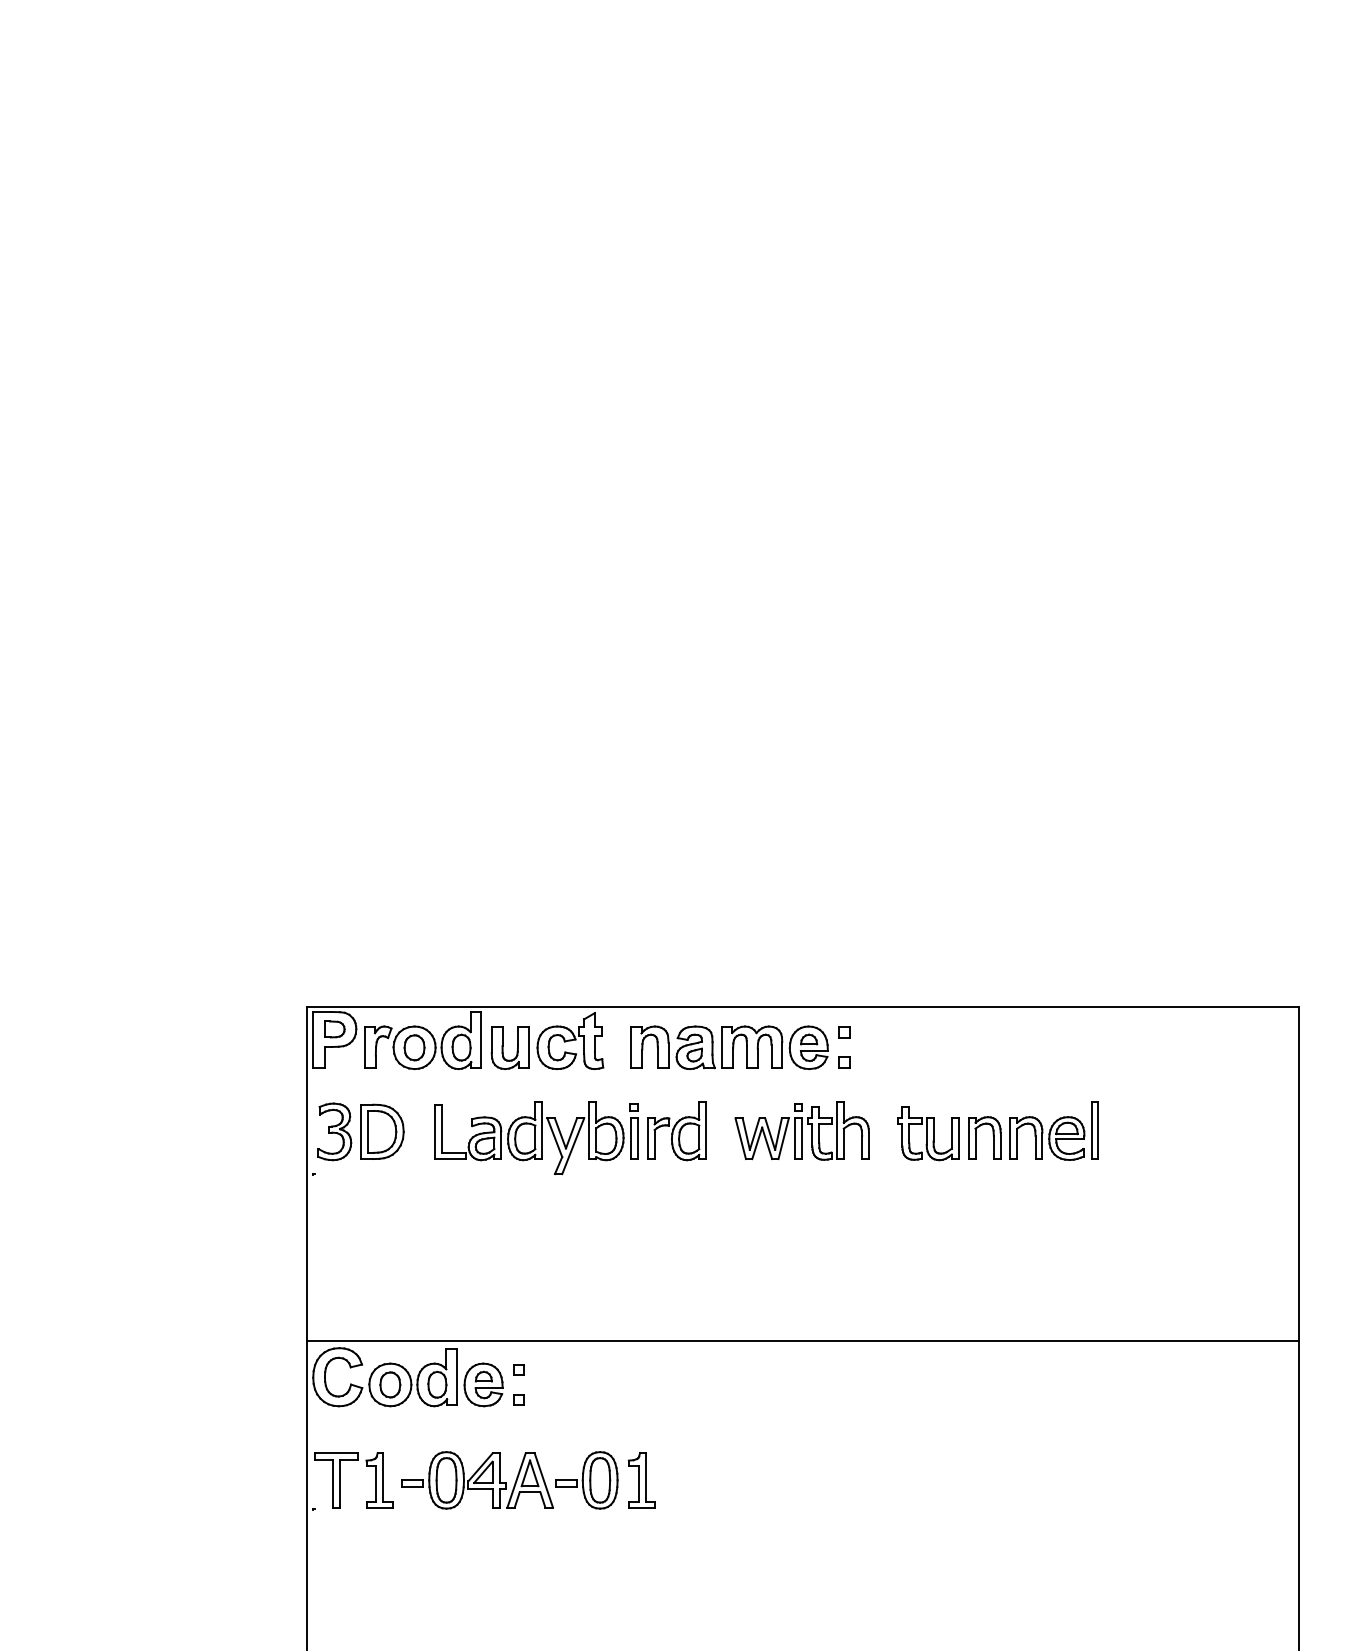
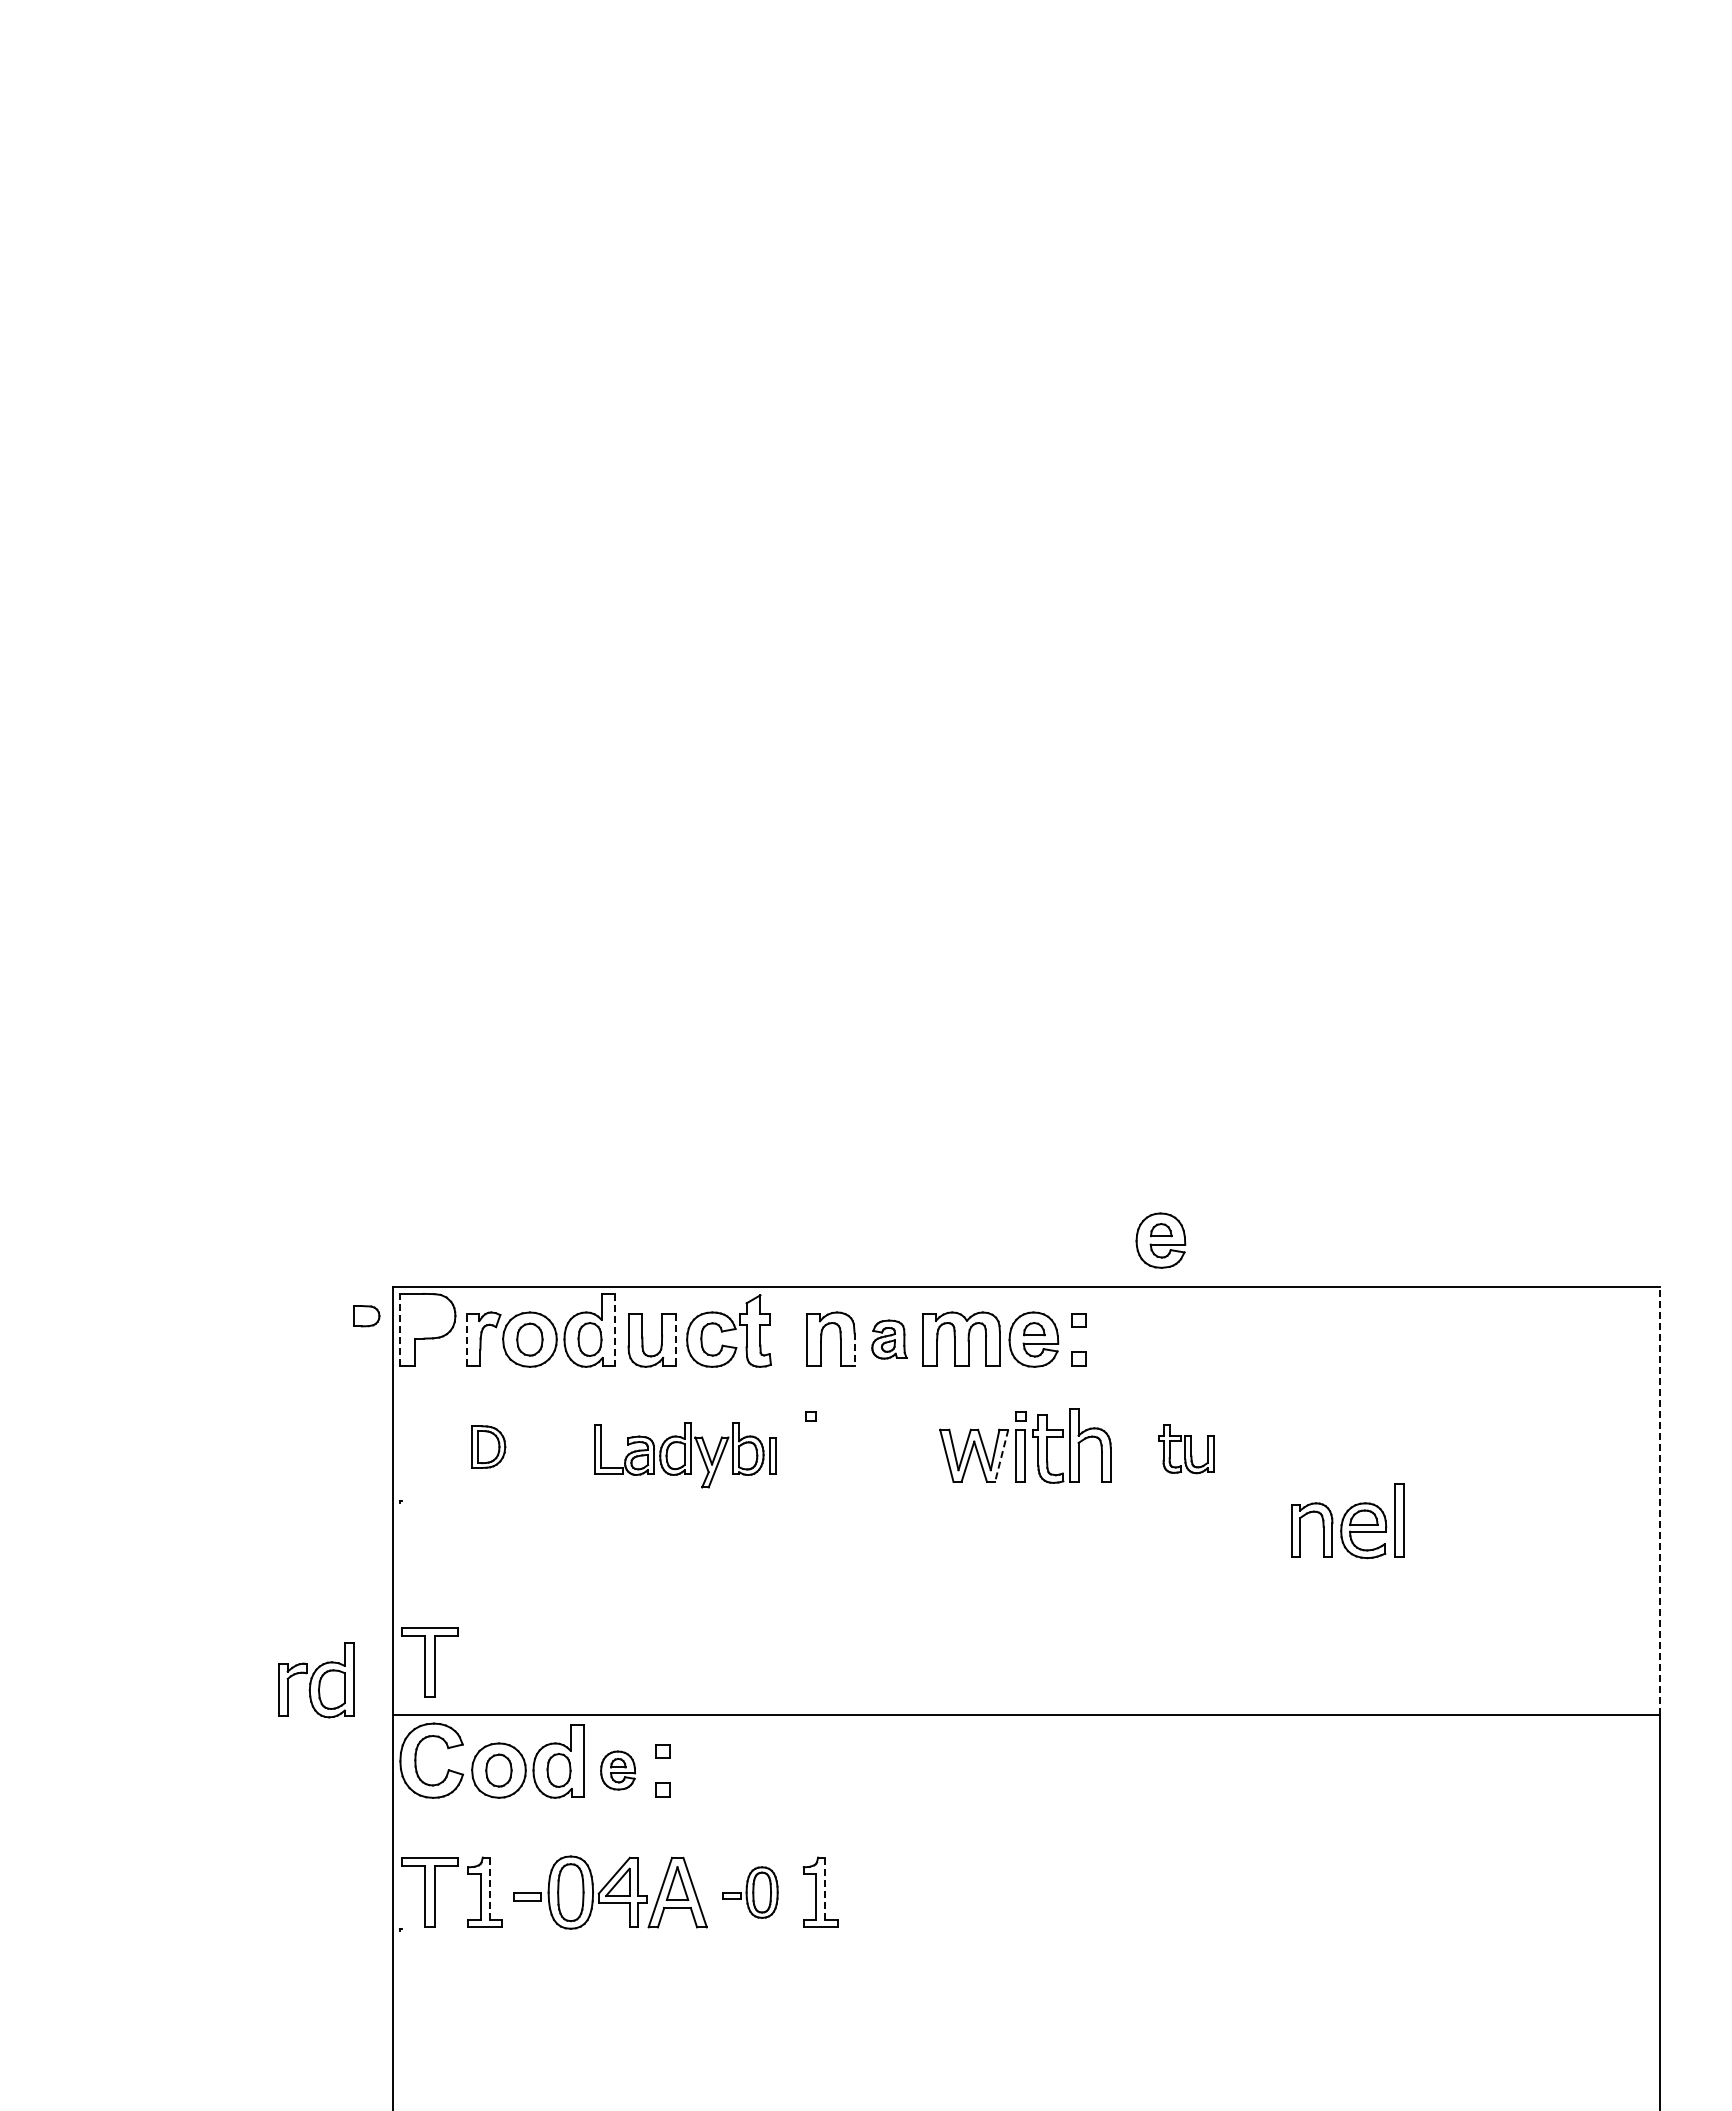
part: (907, 970) -> (1160, 1240), added
part: (334, 1029) -> (366, 1316), moved
line: (313, 1039) -> (400, 1329), solid -> dashed
line: (481, 1039) -> (615, 1329), solid -> dashed
line: (364, 1047) -> (466, 1339), solid -> dashed
part: (695, 1047) -> (889, 1339), size x0.7
line: (528, 1048) -> (675, 1340), solid -> dashed
line: (668, 1056) -> (854, 1350), solid -> dashed
part: (382, 1131) -> (488, 1446), size x0.6
part: (677, 1131) -> (316, 1680), moved
part: (1054, 1131) -> (1347, 1521), moved
part: (334, 1132) -> (427, 1447), removed
part: (928, 1133) -> (1186, 1449), size x0.7
part: (975, 1137) -> (1247, 1454), removed
part: (536, 1138) -> (685, 1455), size x0.7
line: (783, 1138) -> (1001, 1455), solid -> dashed
line: (1298, 1174) -> (1659, 1501), solid -> dashed
part: (336, 1300) -> (429, 1662), added
part: (483, 1384) -> (617, 1770), size x0.7
line: (383, 1477) -> (490, 1889), solid -> dashed
line: (645, 1477) -> (825, 1889), solid -> dashed
part: (587, 1480) -> (750, 1892), size x0.7

